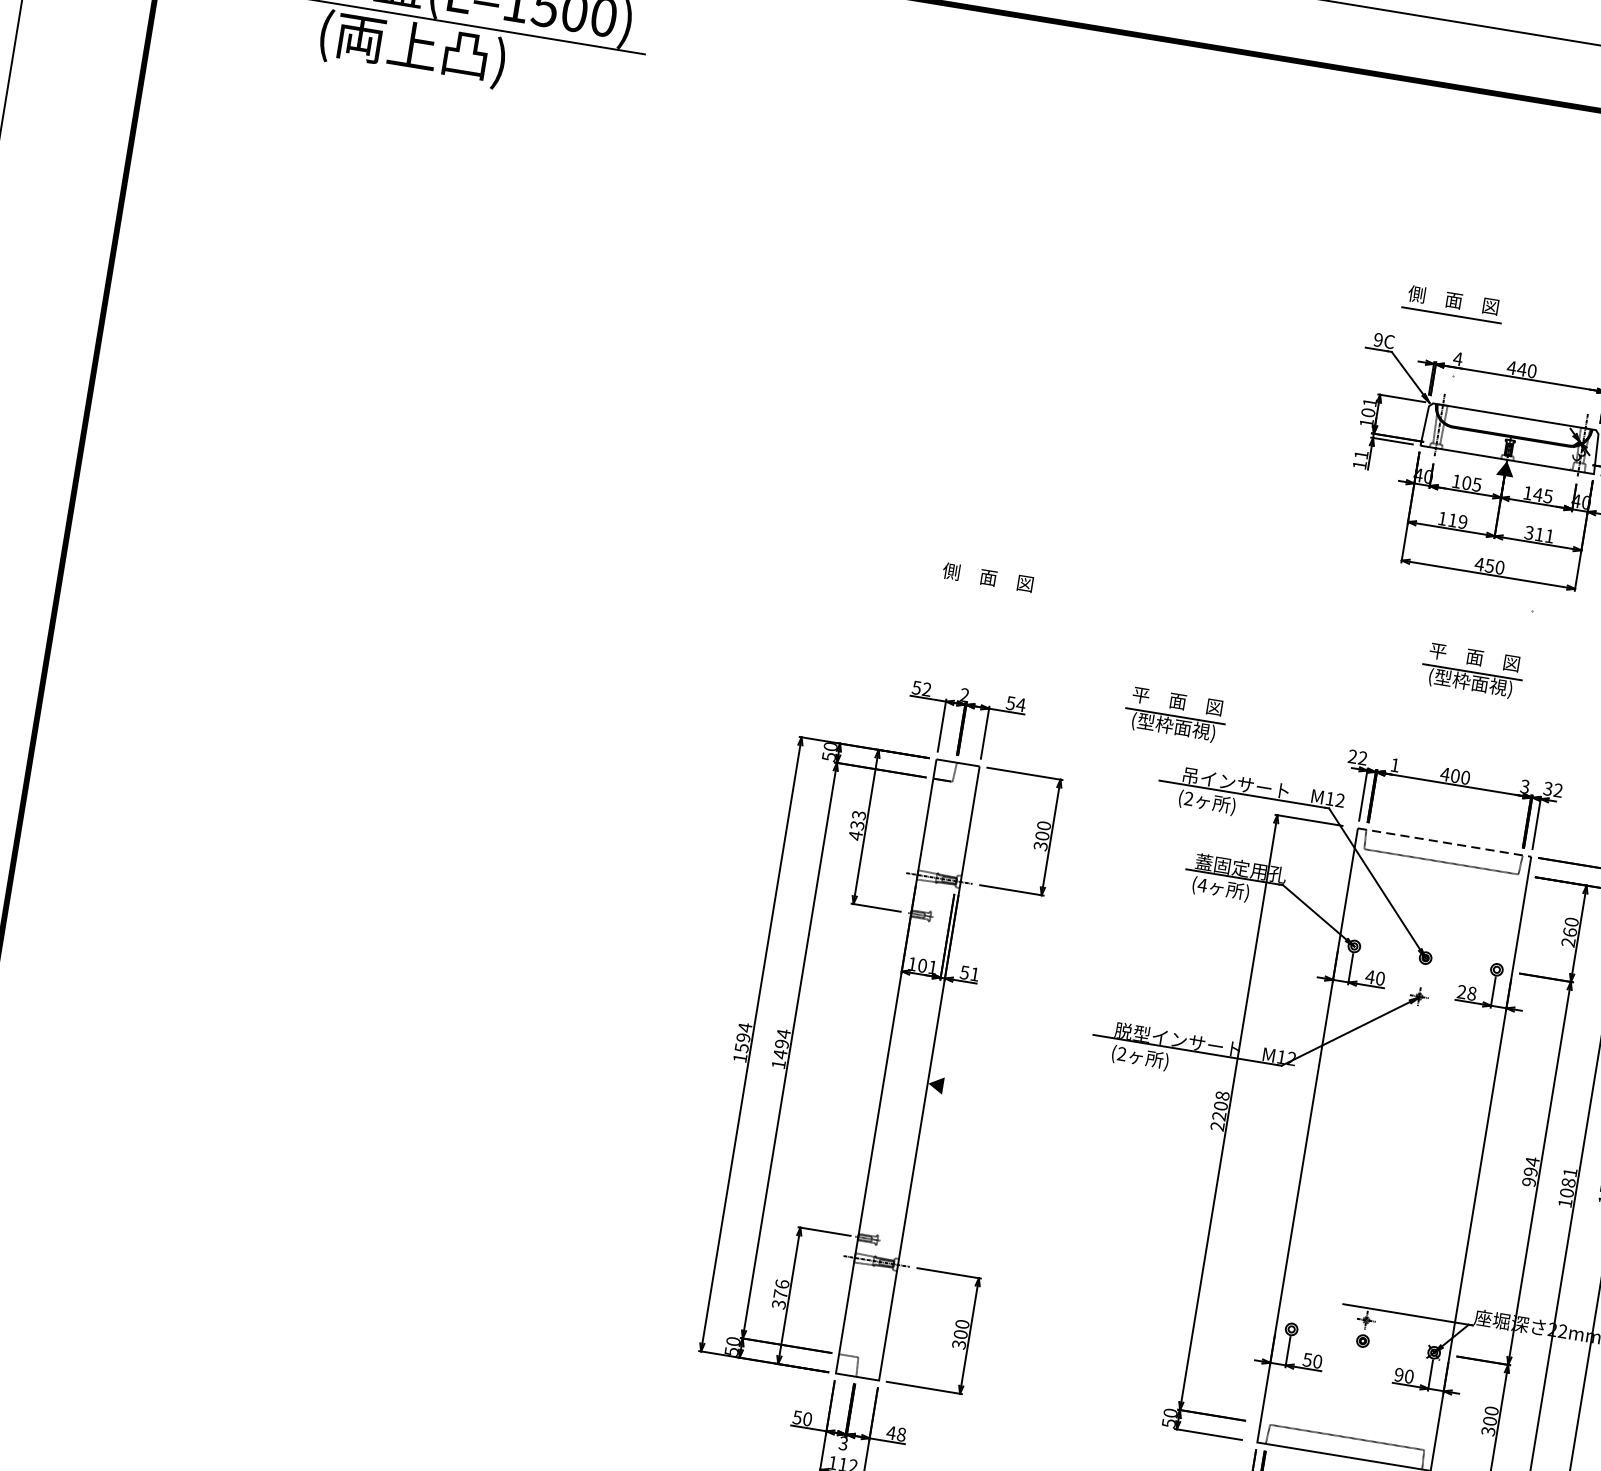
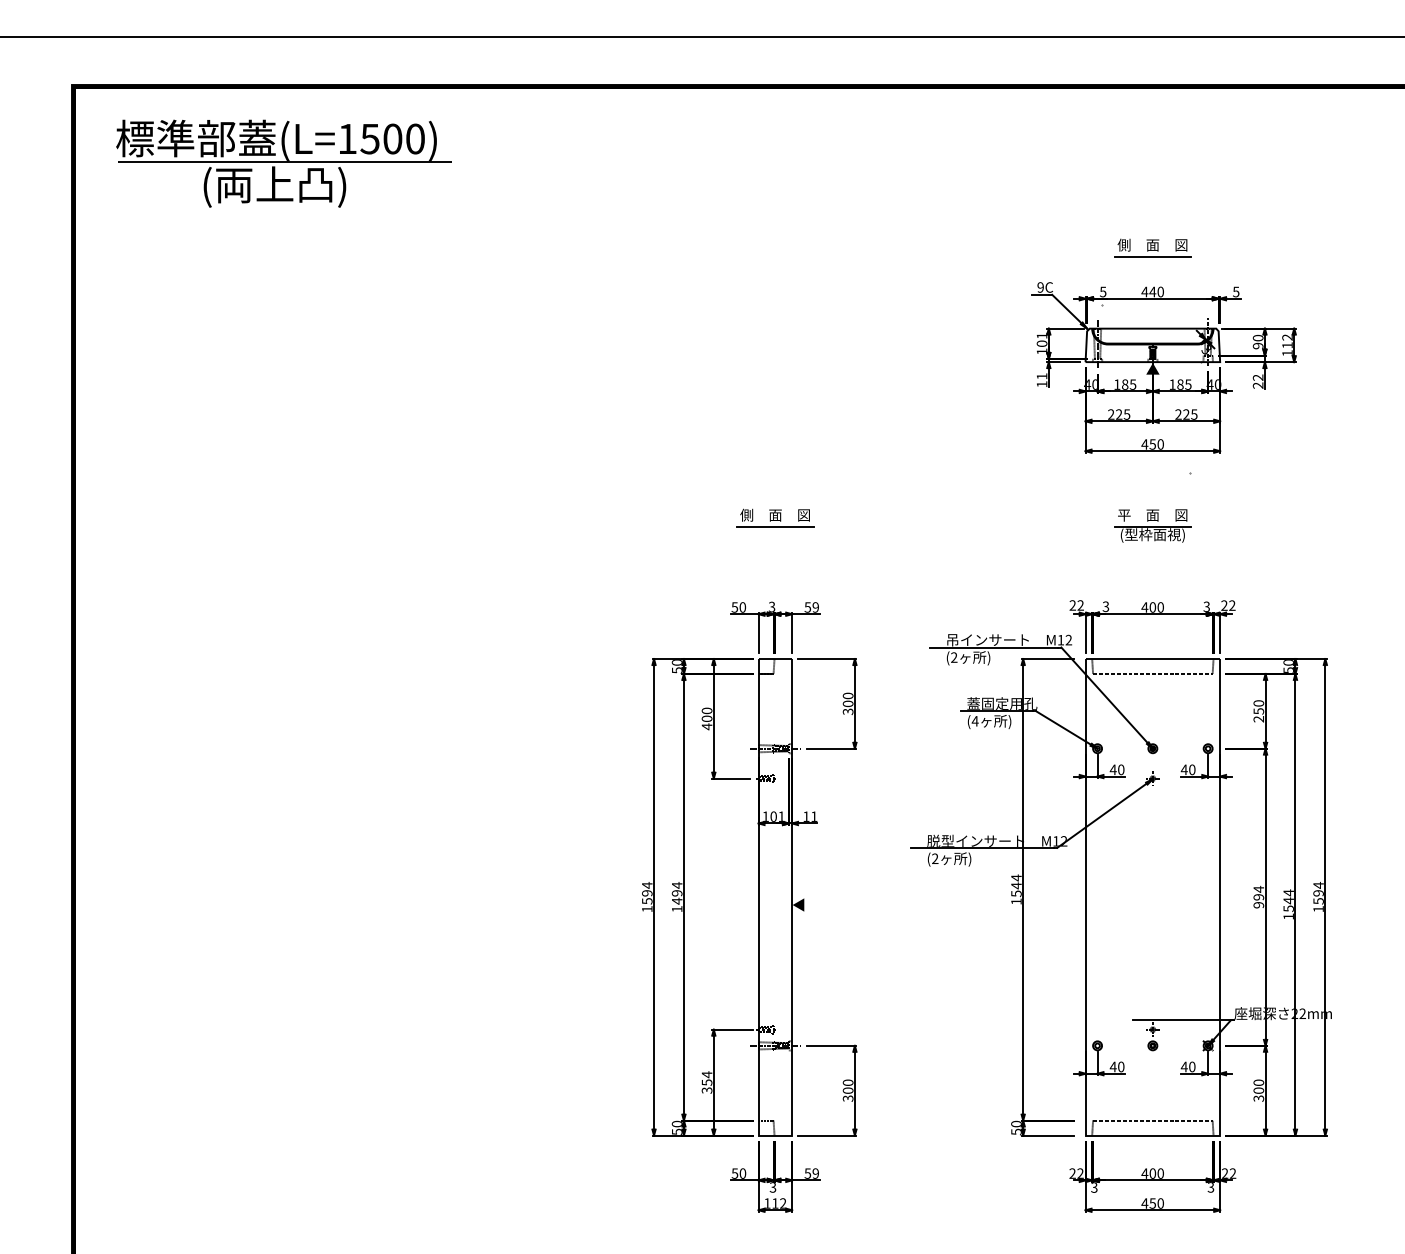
part: (1453, 303) -> (1152, 247), moved
text: (1457, 358) -> (1102, 291), 4 -> 5
text: (1467, 482) -> (1125, 384), 105 -> 185
text: (1536, 494) -> (1179, 384), 145 -> 185
text: (1453, 520) -> (1119, 414), 119 -> 225
text: (1539, 534) -> (1186, 414), 311 -> 225
line: (986, 592) -> (775, 526), added
text: (926, 689) -> (742, 607), 52 -> 50
text: (965, 695) -> (772, 607), 2 -> 3
text: (1020, 704) -> (815, 607), 54 -> 59
part: (1175, 714) -> (933, 595), removed
text: (1394, 764) -> (1105, 606), 1 -> 3
text: (1548, 788) -> (1224, 605), 32 -> 22
text: (858, 820) -> (707, 714), 433 -> 400
line: (1445, 843) -> (1153, 659), dashed -> solid
text: (1569, 932) -> (1258, 711), 260 -> 250
text: (964, 972) -> (806, 816), 51 -> 11
text: (1465, 992) -> (1187, 769), 28 -> 40
text: (1220, 1110) -> (1016, 889), 2208 -> 1544
text: (1568, 1182) -> (1288, 900), 1081 -> 1544
text: (780, 1288) -> (706, 1078), 376 -> 354
text: (1306, 1359) -> (1112, 1066), 50 -> 40
text: (1398, 1374) -> (1183, 1066), 90 -> 40
text: (896, 1433) -> (811, 1173), 48 -> 59

